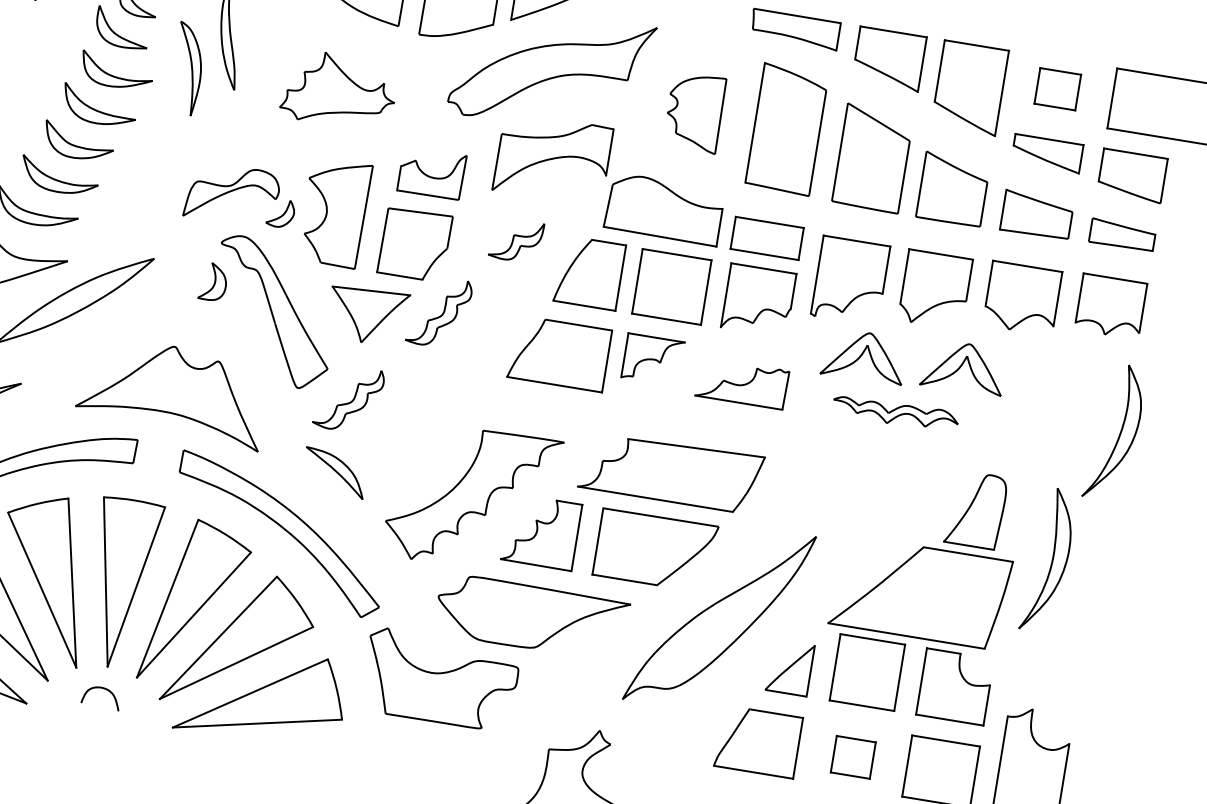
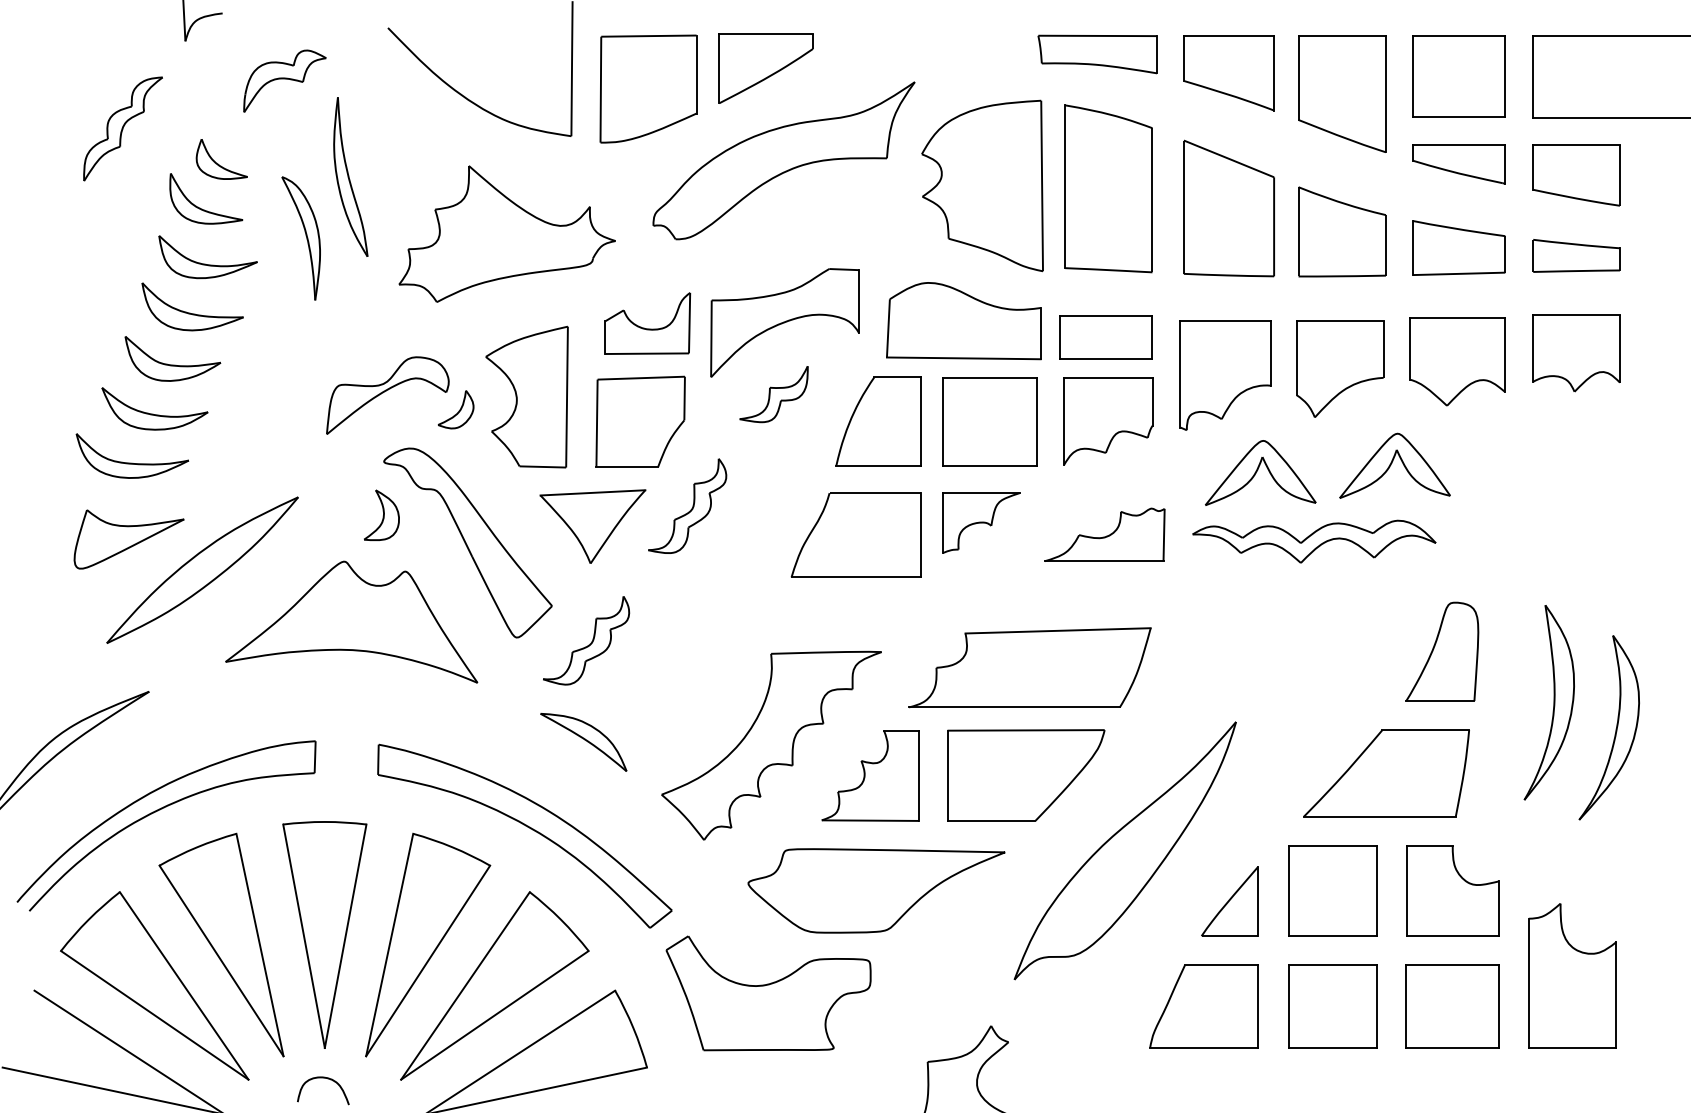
part: (339, 89) -> (506, 233), size x1.43
part: (1057, 89) -> (1458, 76), size x1.67
part: (694, 111) -> (982, 185), size x1.67
part: (552, 158) -> (784, 322), moved
part: (172, 391) -> (351, 621), moved
part: (895, 413) -> (1314, 541), size x1.43
part: (1119, 433) -> (1615, 728), moved
part: (920, 592) -> (1386, 773), size x0.71
part: (852, 757) -> (1332, 1006), size x1.67

